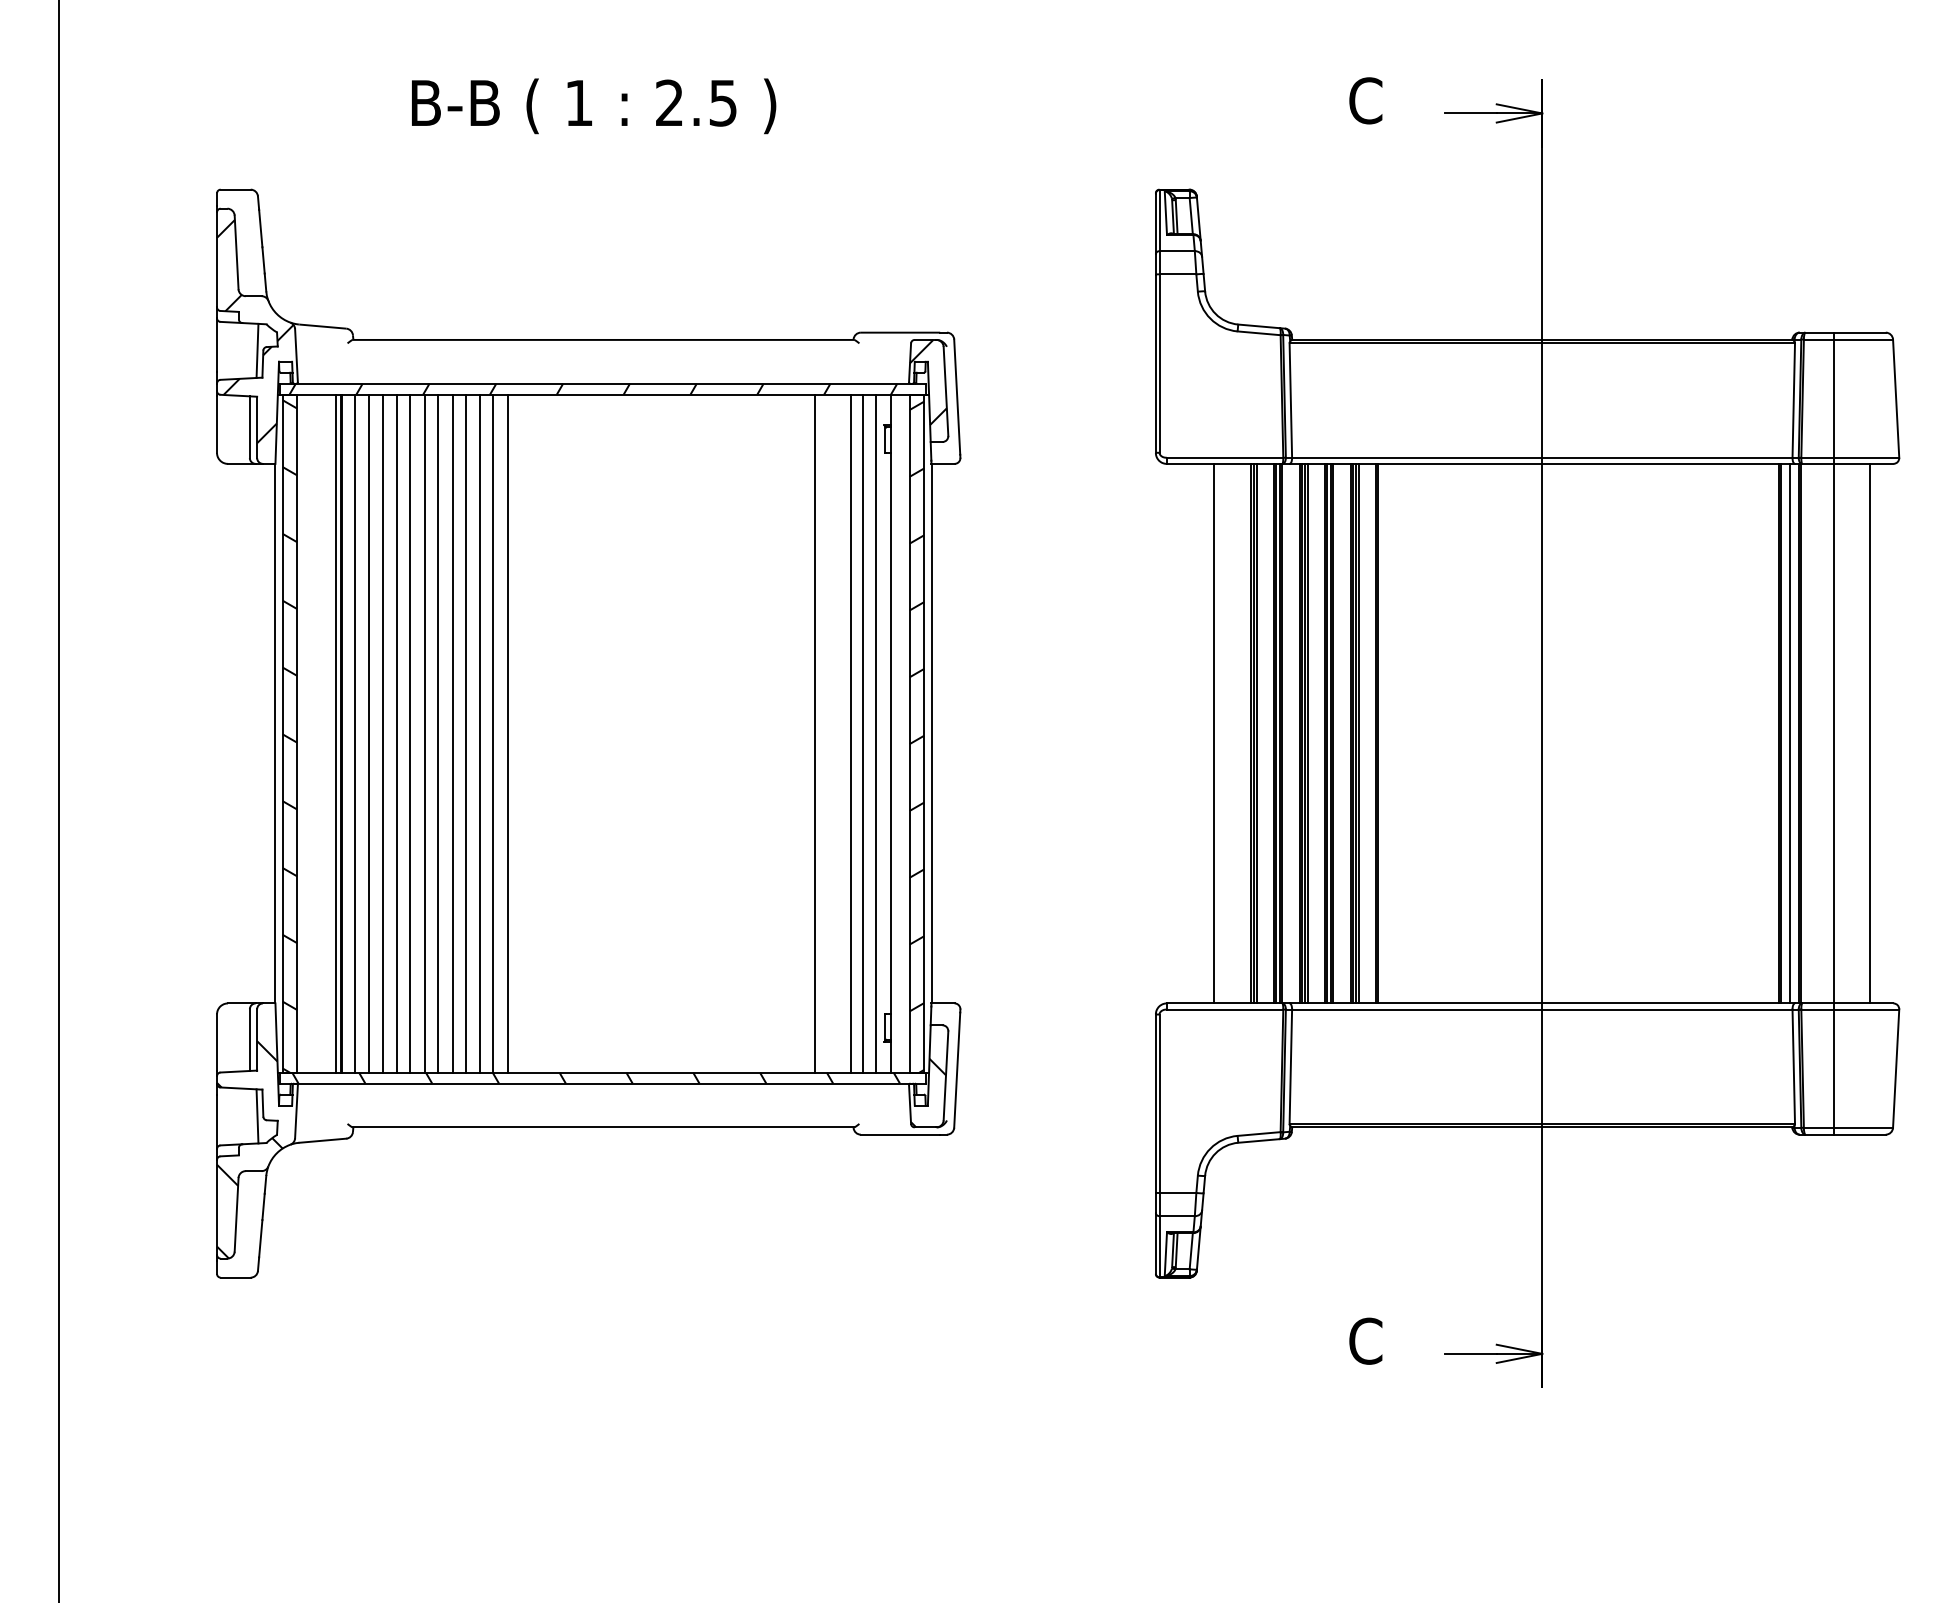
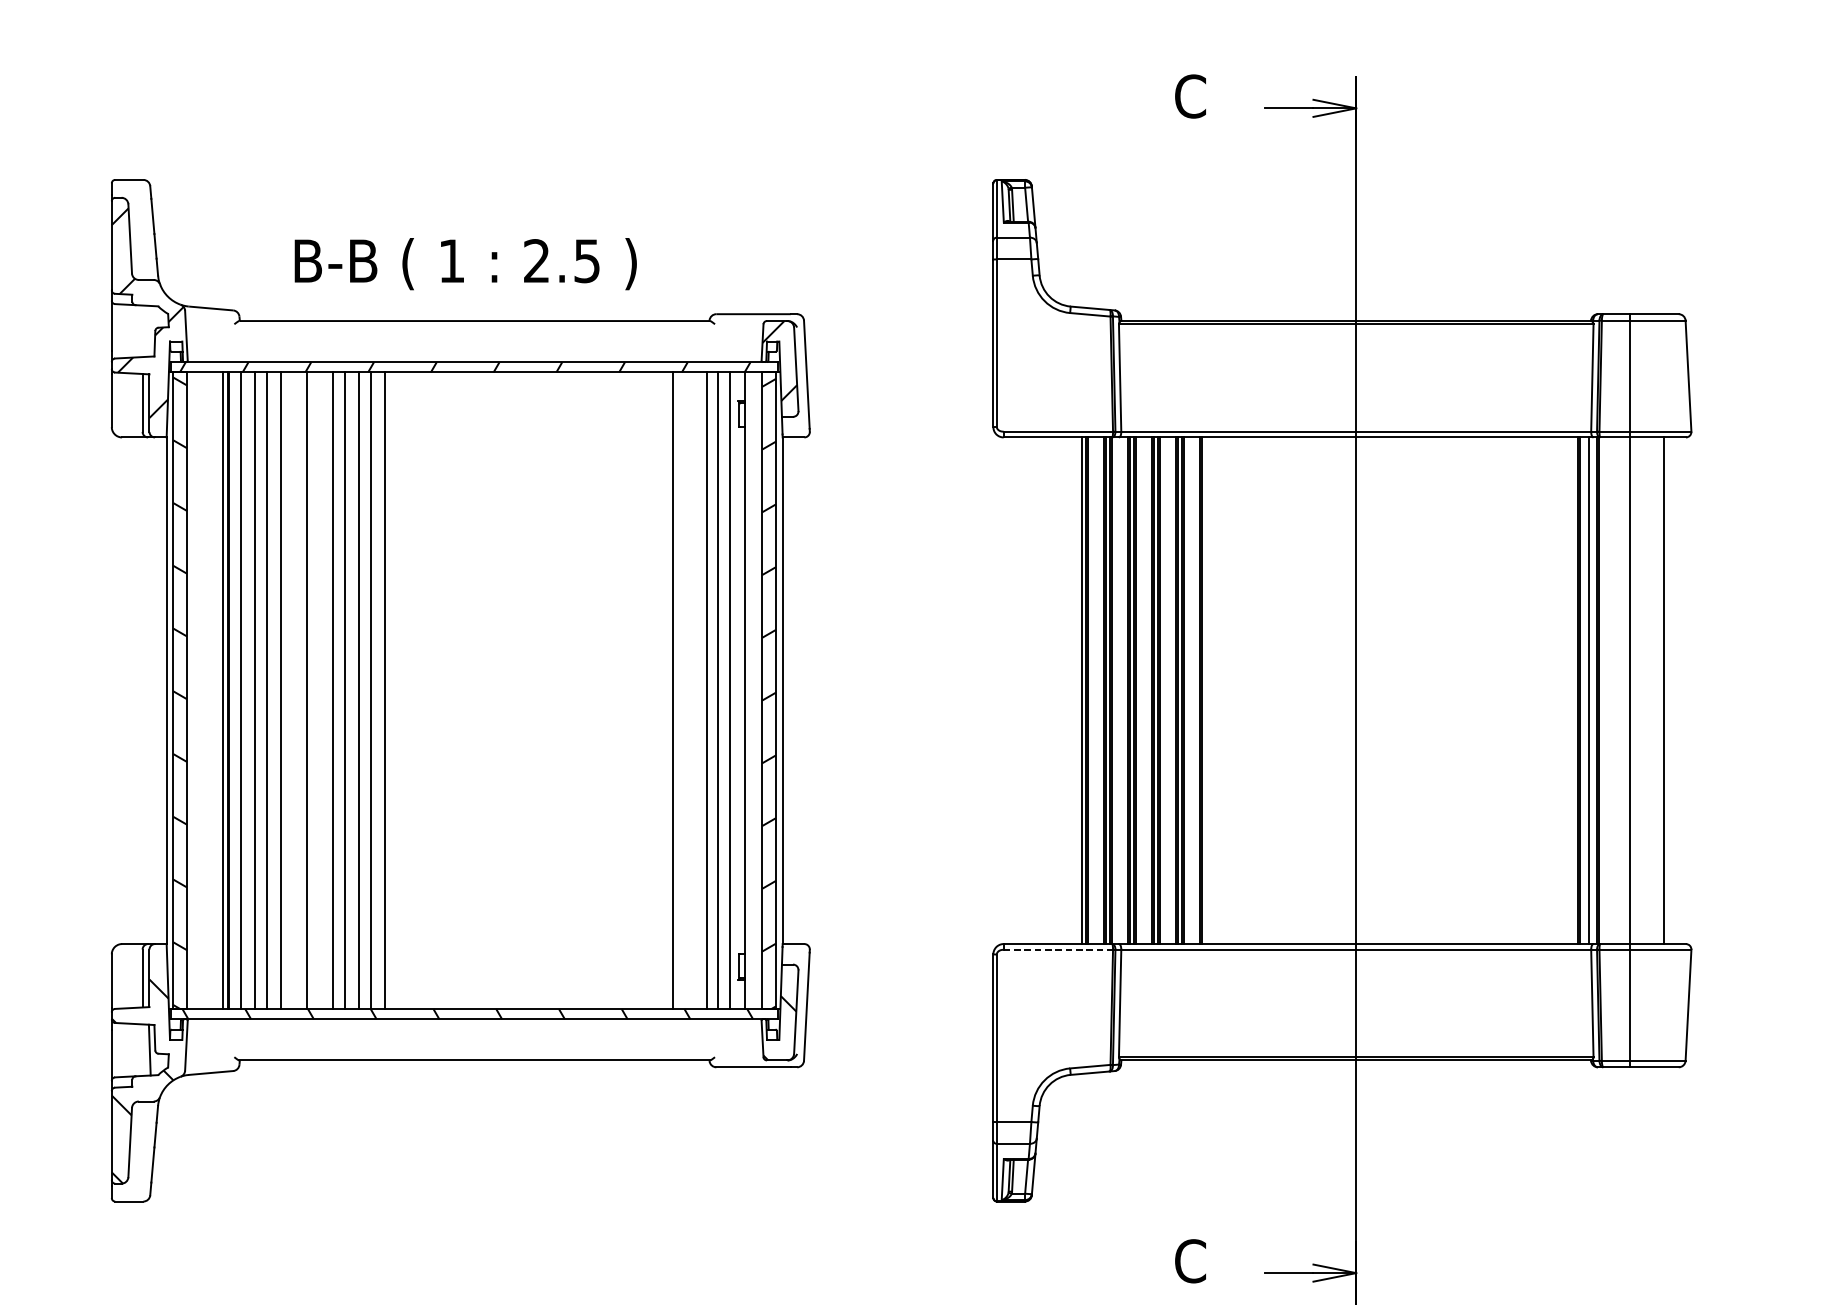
text: (594, 106) -> (466, 264), moved
line: (257, 350) -> (149, 330), removed
line: (410, 733) -> (293, 690), removed
line: (437, 733) -> (318, 690), removed
line: (1214, 733) -> (1048, 690), removed
line: (1225, 1009) -> (1058, 949), solid -> dashed

